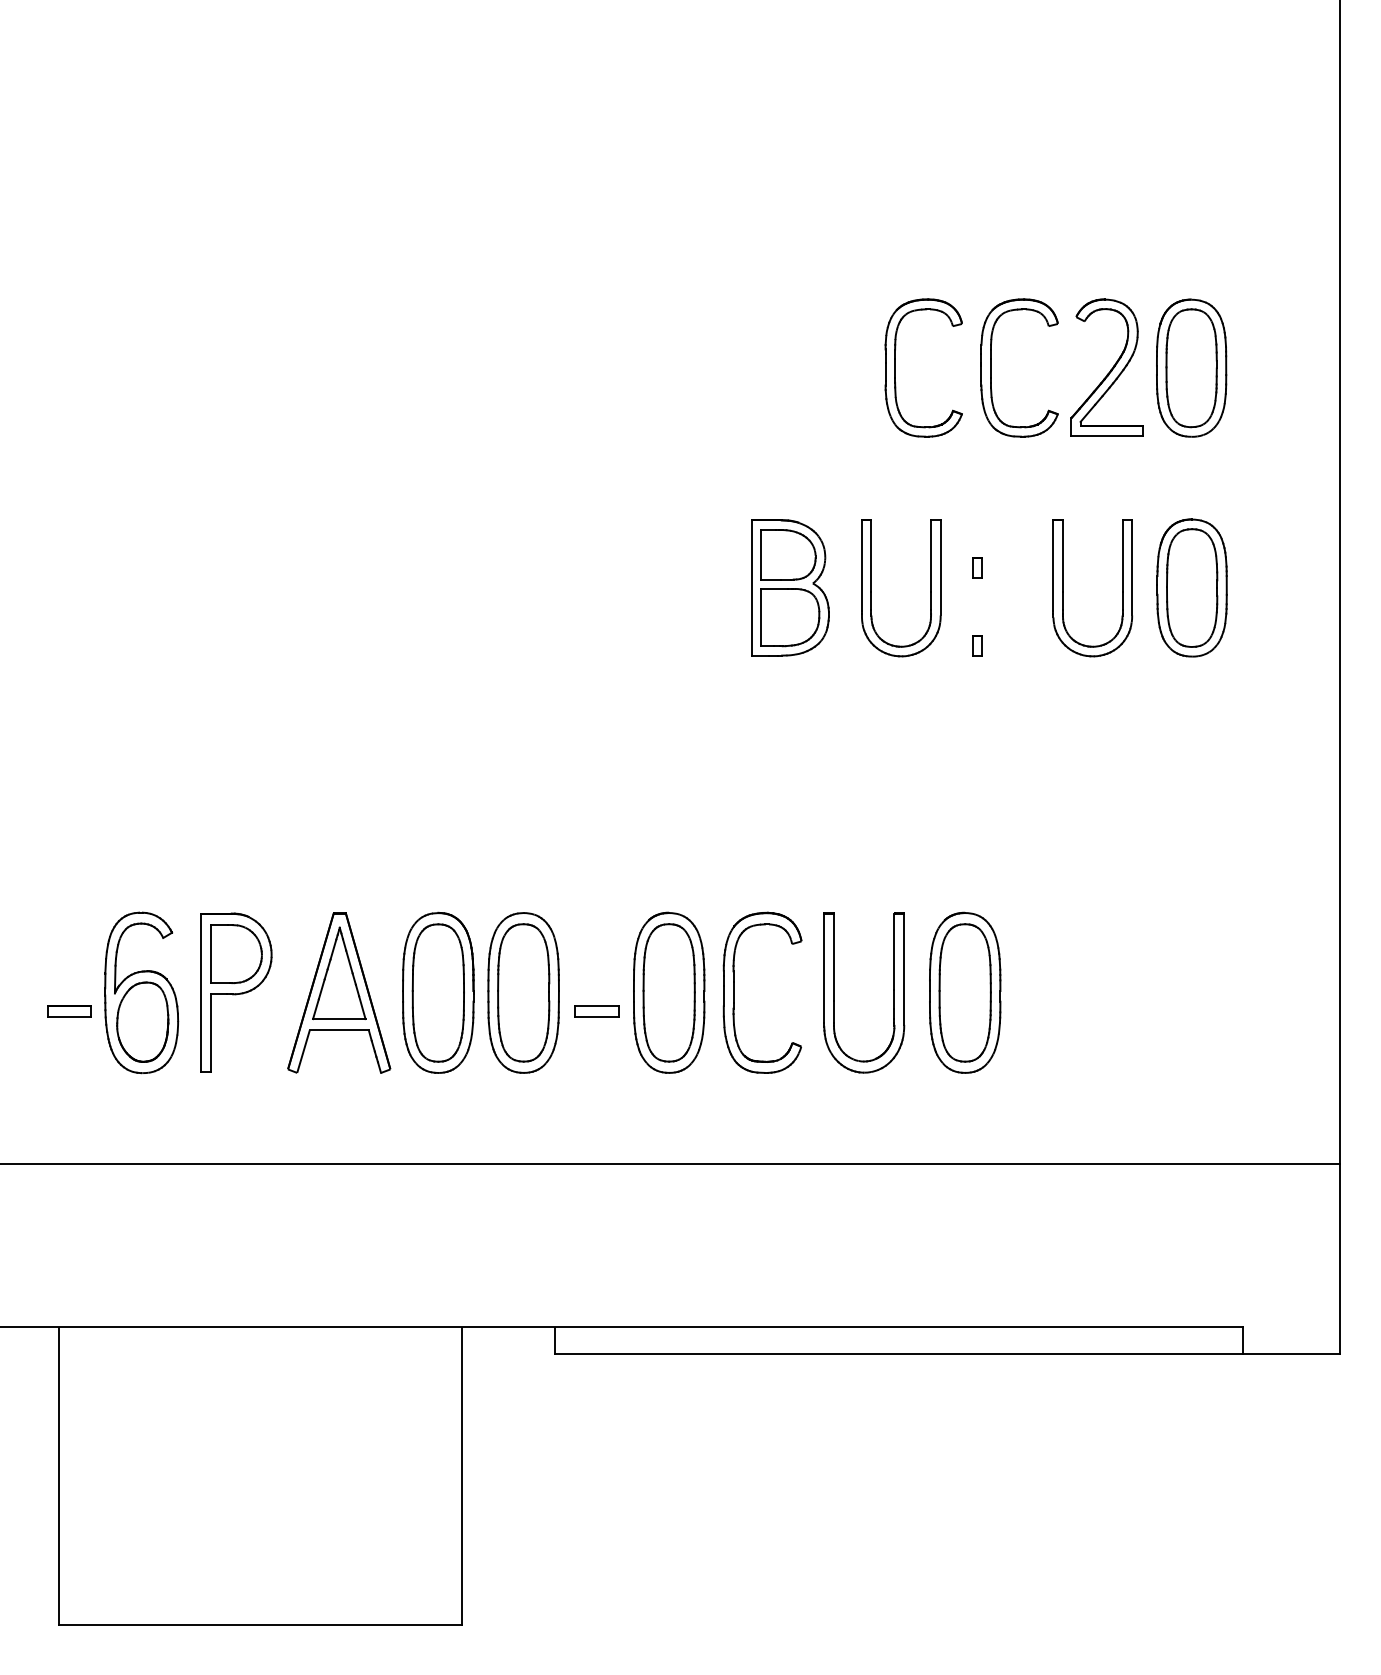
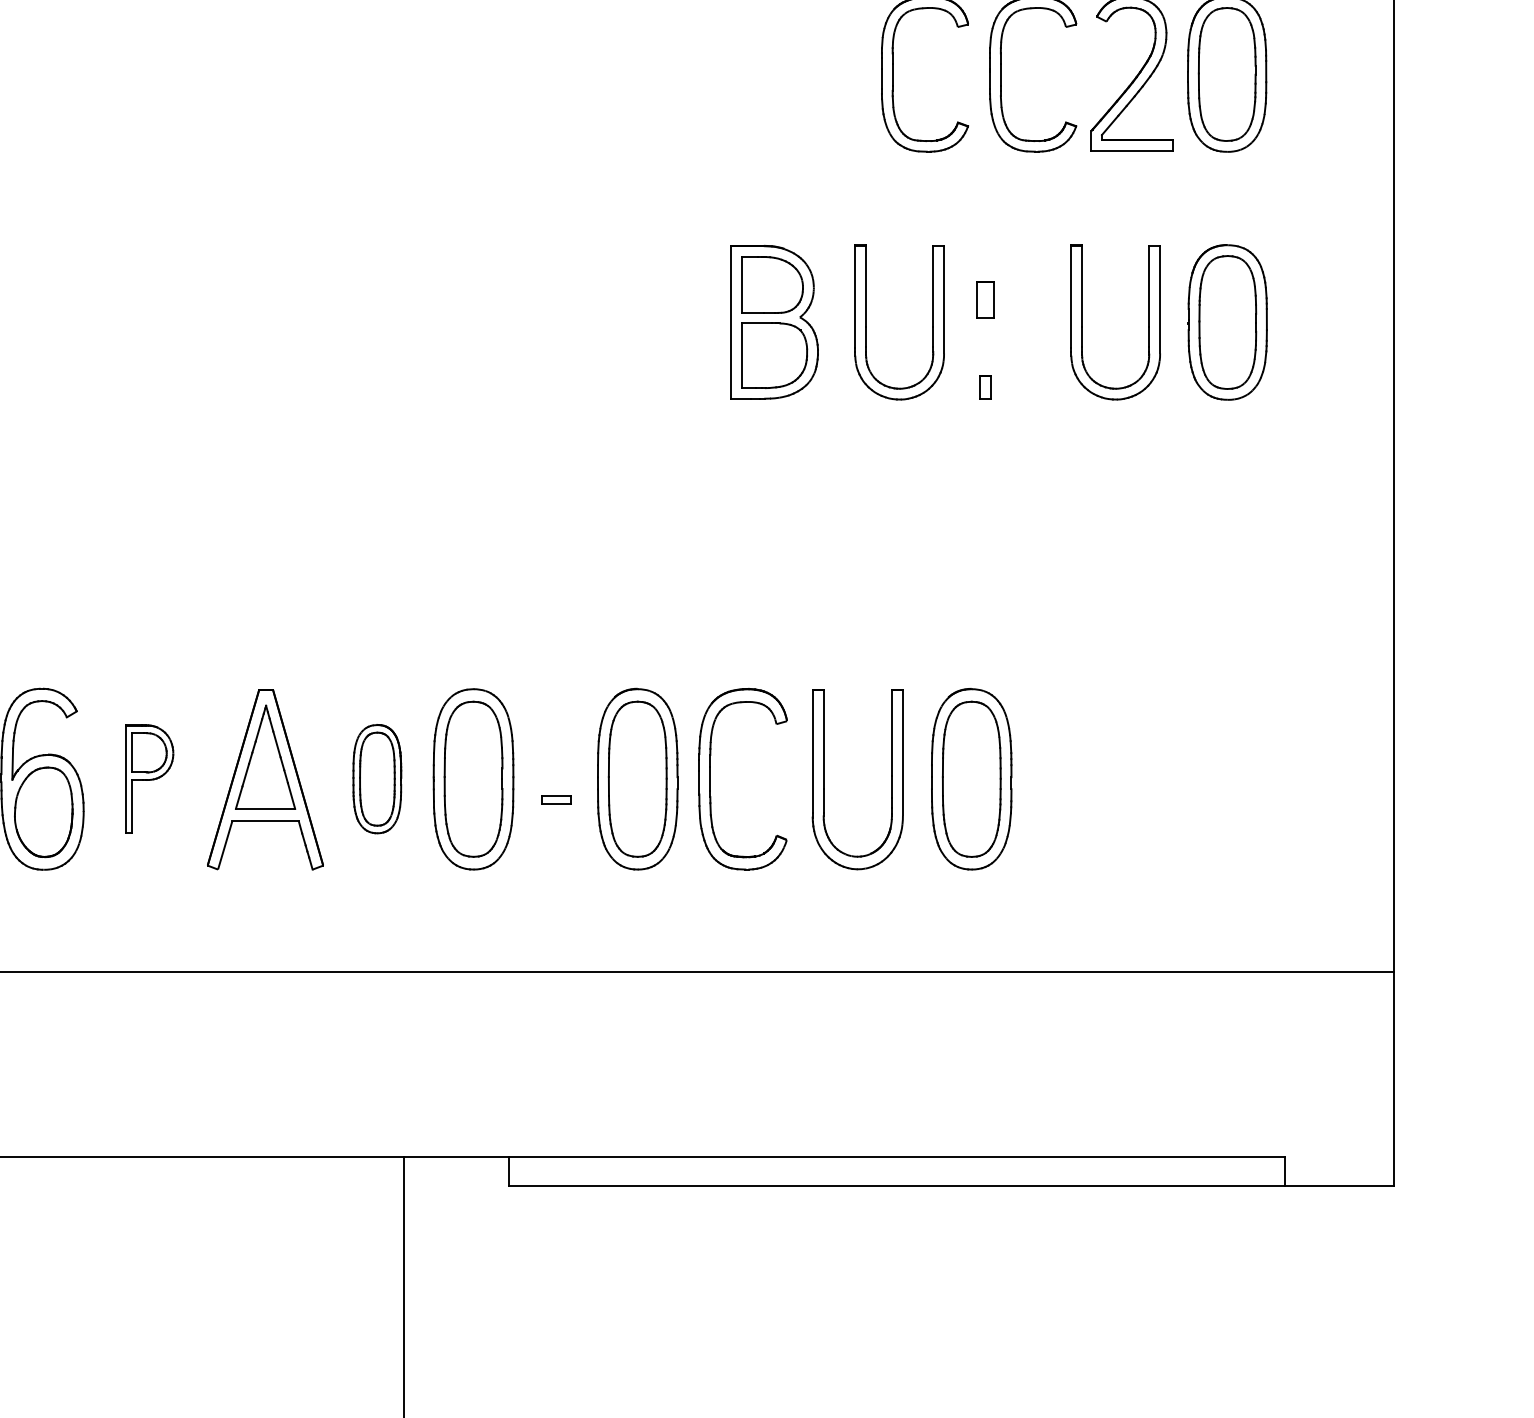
part: (977, 567) -> (985, 299), size x1.6
part: (236, 992) -> (149, 778), size x0.6
part: (438, 992) -> (377, 778), size x0.6
part: (596, 1011) -> (555, 800), size x0.6

